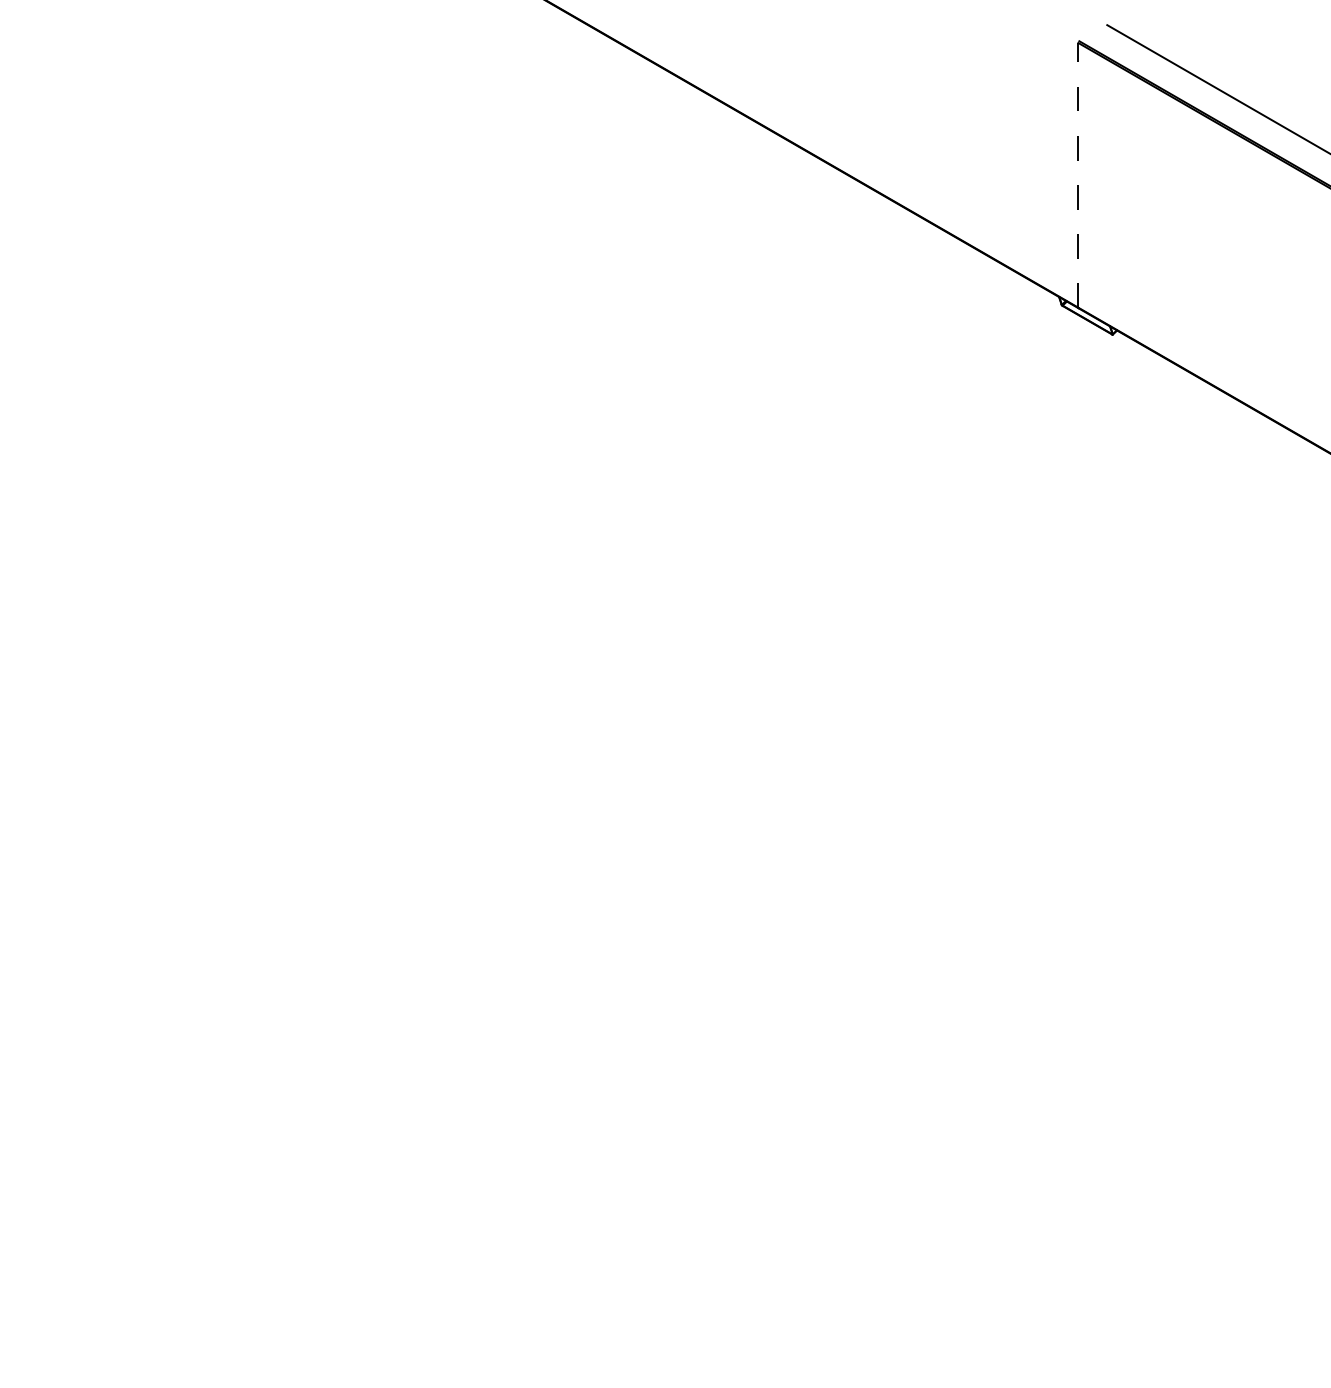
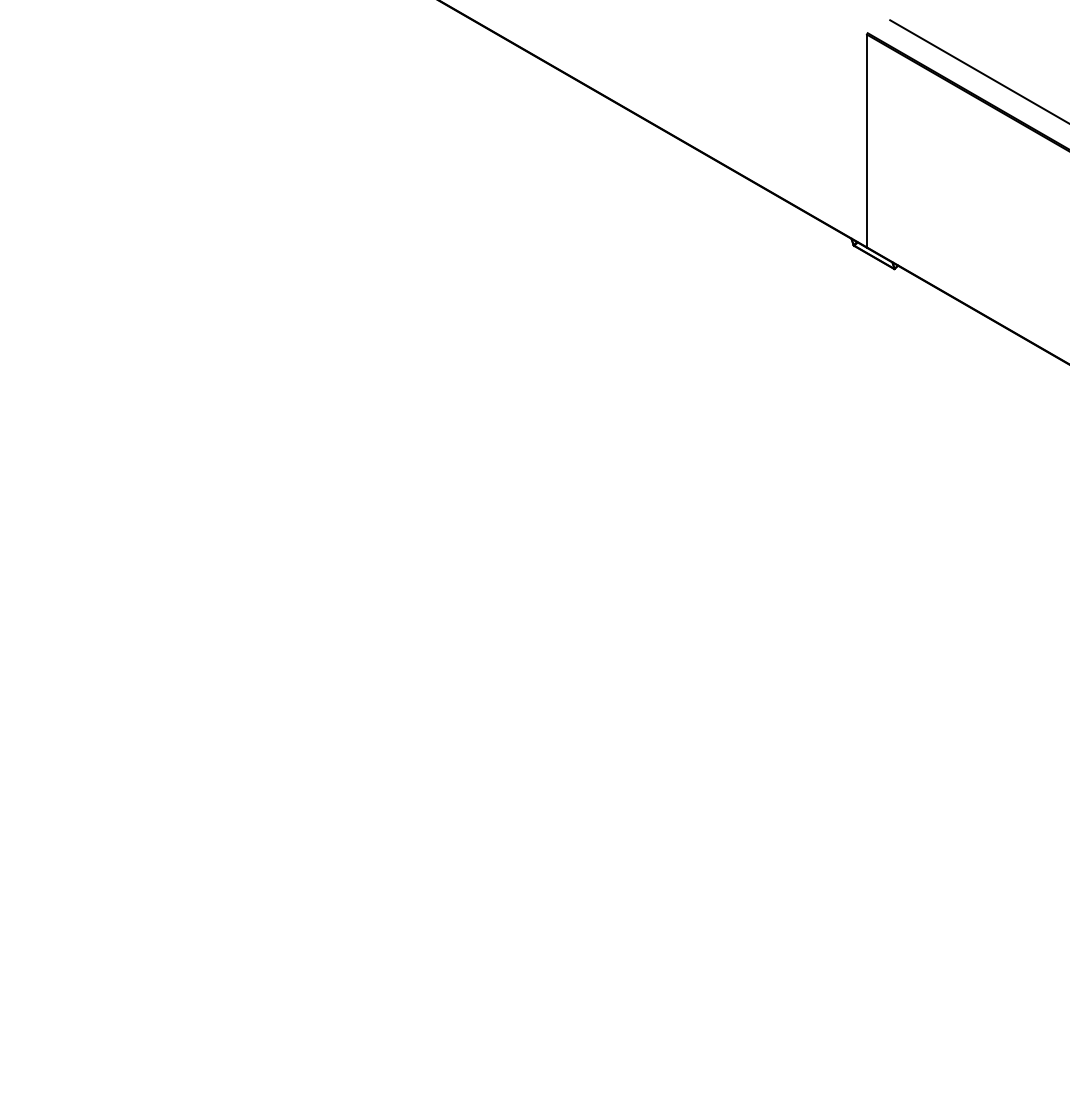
line: (1077, 174) -> (866, 140), dashed -> solid

